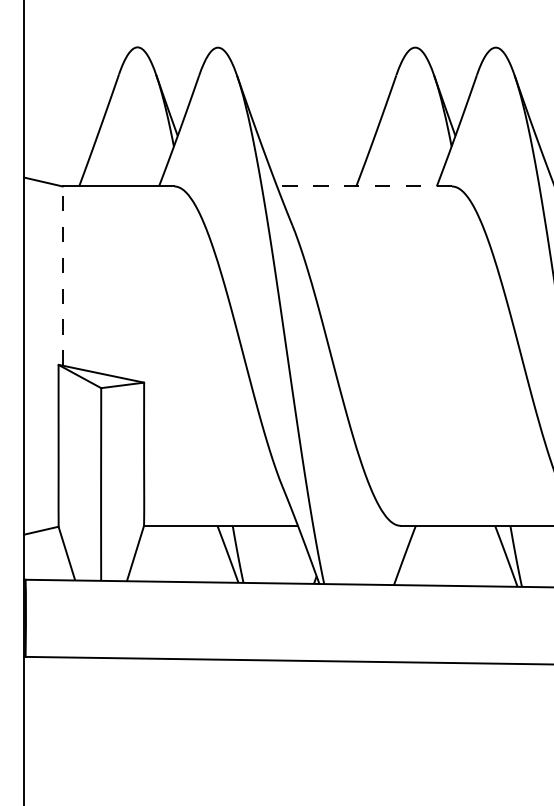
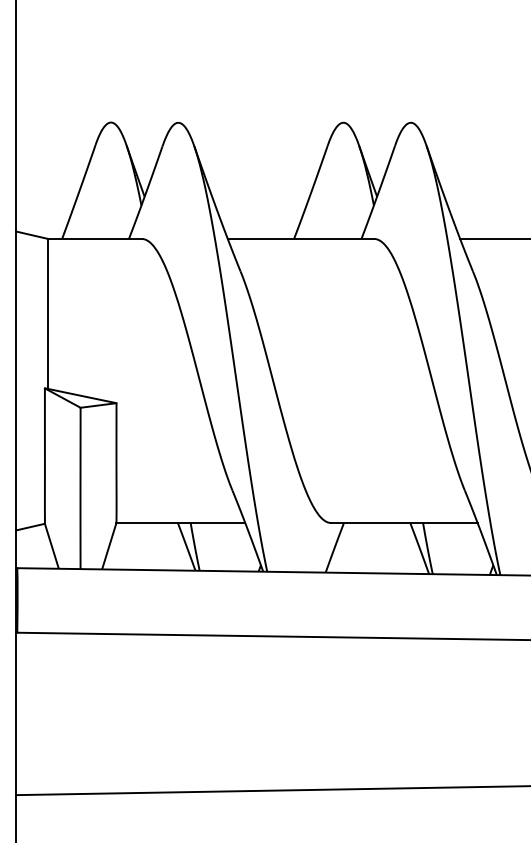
line: (363, 185) -> (300, 238), dashed -> solid
line: (62, 275) -> (48, 313), dashed -> solid

